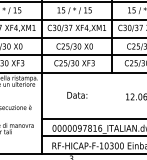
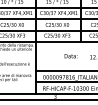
text: (76, 95) -> (70, 56), moved

